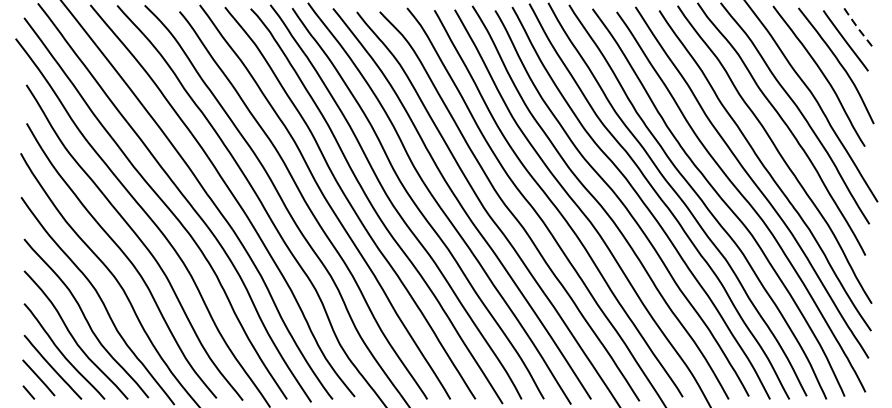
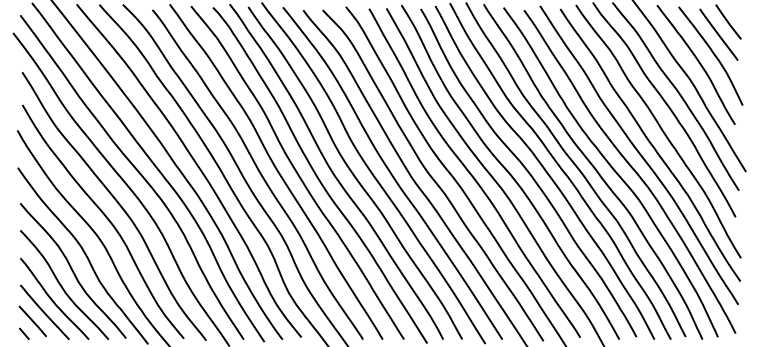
line: (855, 26) -> (727, 22), dashed -> solid

